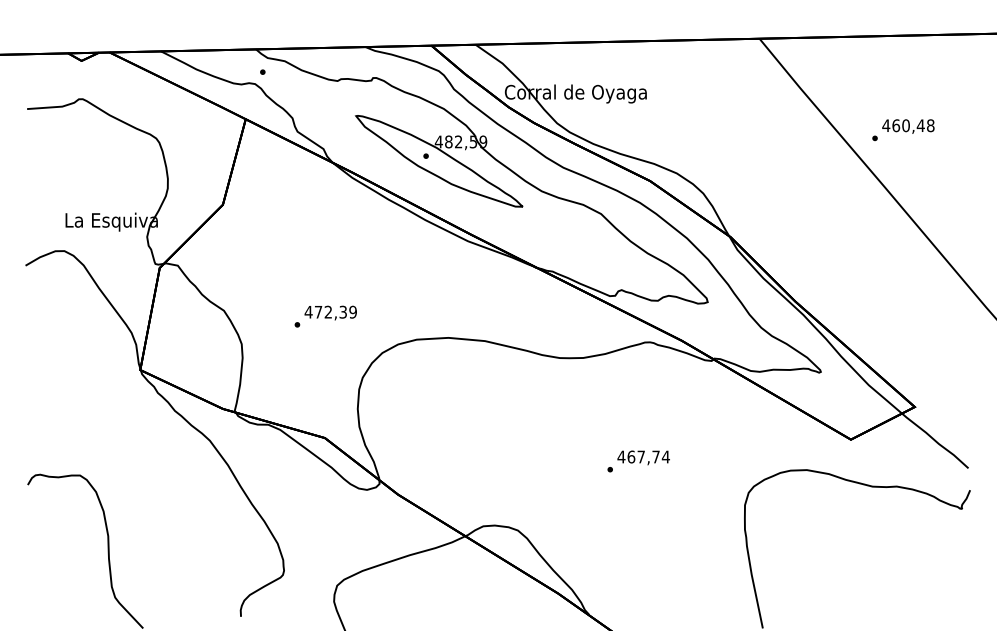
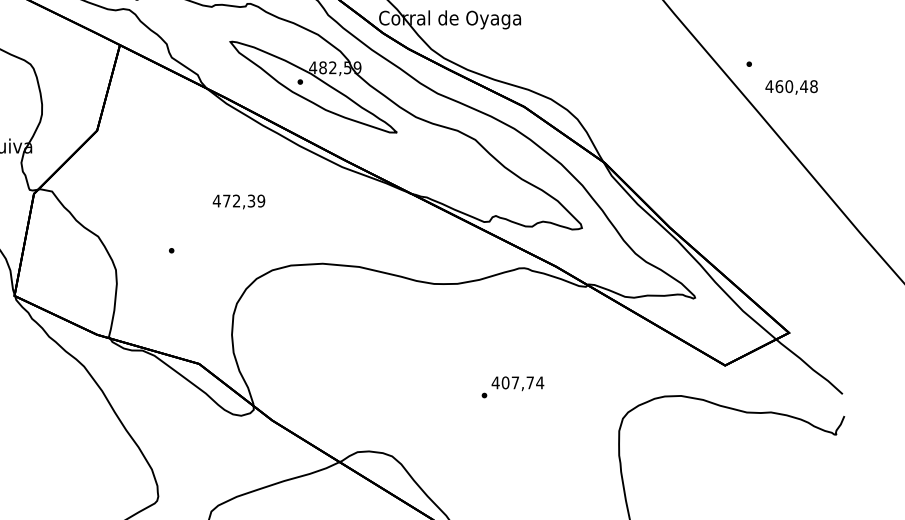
text: (908, 126) -> (791, 87), moved
text: (330, 312) -> (238, 201), moved
text: (631, 456) -> (505, 382), 467,74 -> 407,74

